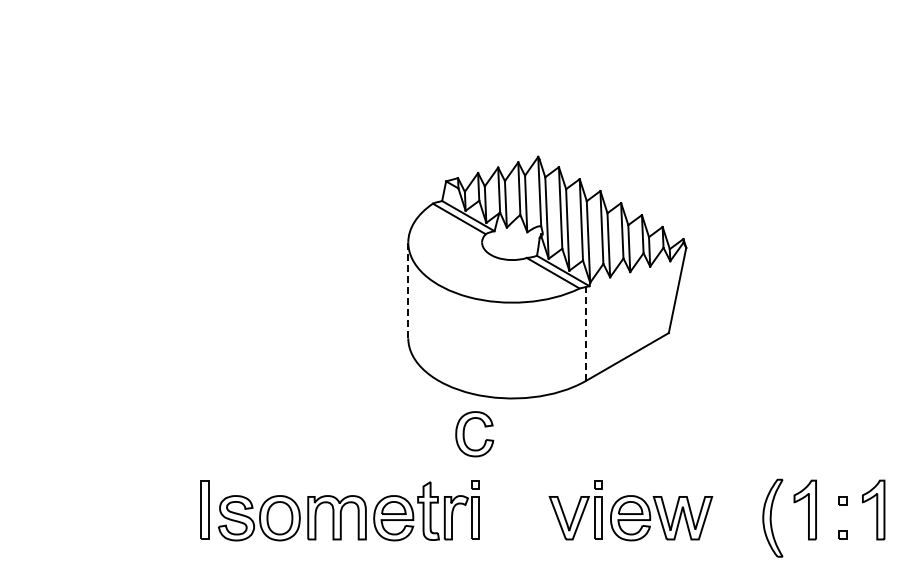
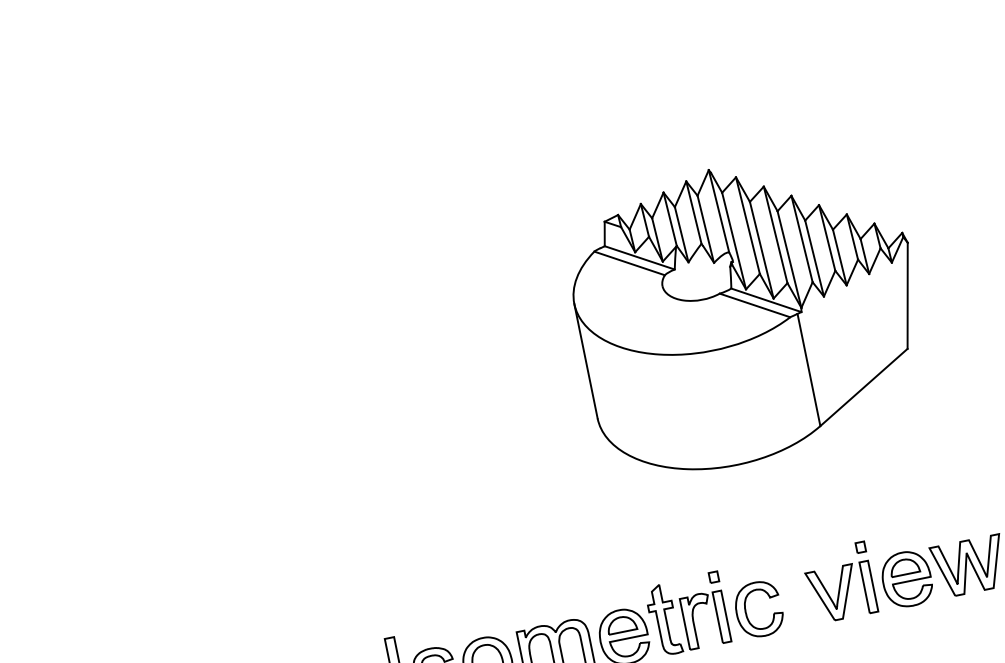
line: (408, 290) -> (586, 361), dashed -> solid
line: (586, 333) -> (809, 369), dashed -> solid
part: (464, 434) -> (746, 612), moved

